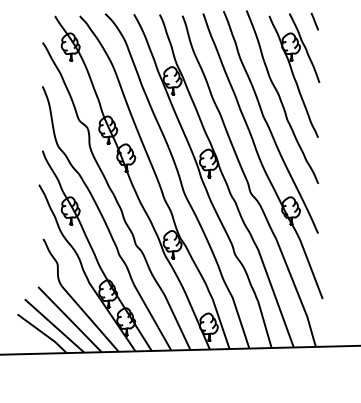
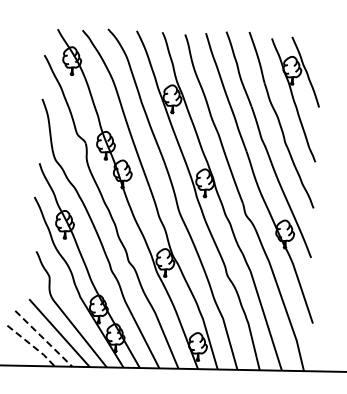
line: (314, 21) -> (316, 45), removed
line: (54, 325) -> (43, 338), solid -> dashed
line: (43, 333) -> (32, 345), solid -> dashed

